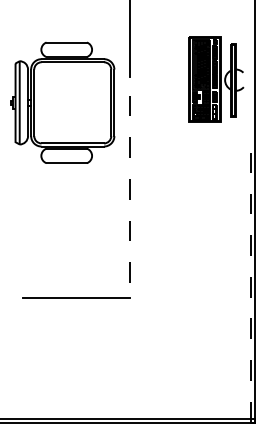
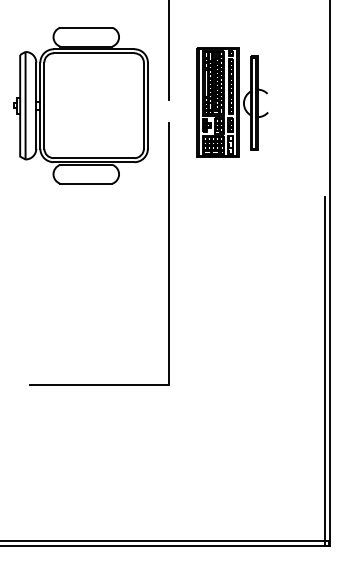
part: (216, 79) -> (232, 102), moved
part: (62, 102) -> (80, 105), moved
line: (130, 197) -> (168, 254), dashed -> solid
line: (251, 287) -> (324, 371), dashed -> solid

